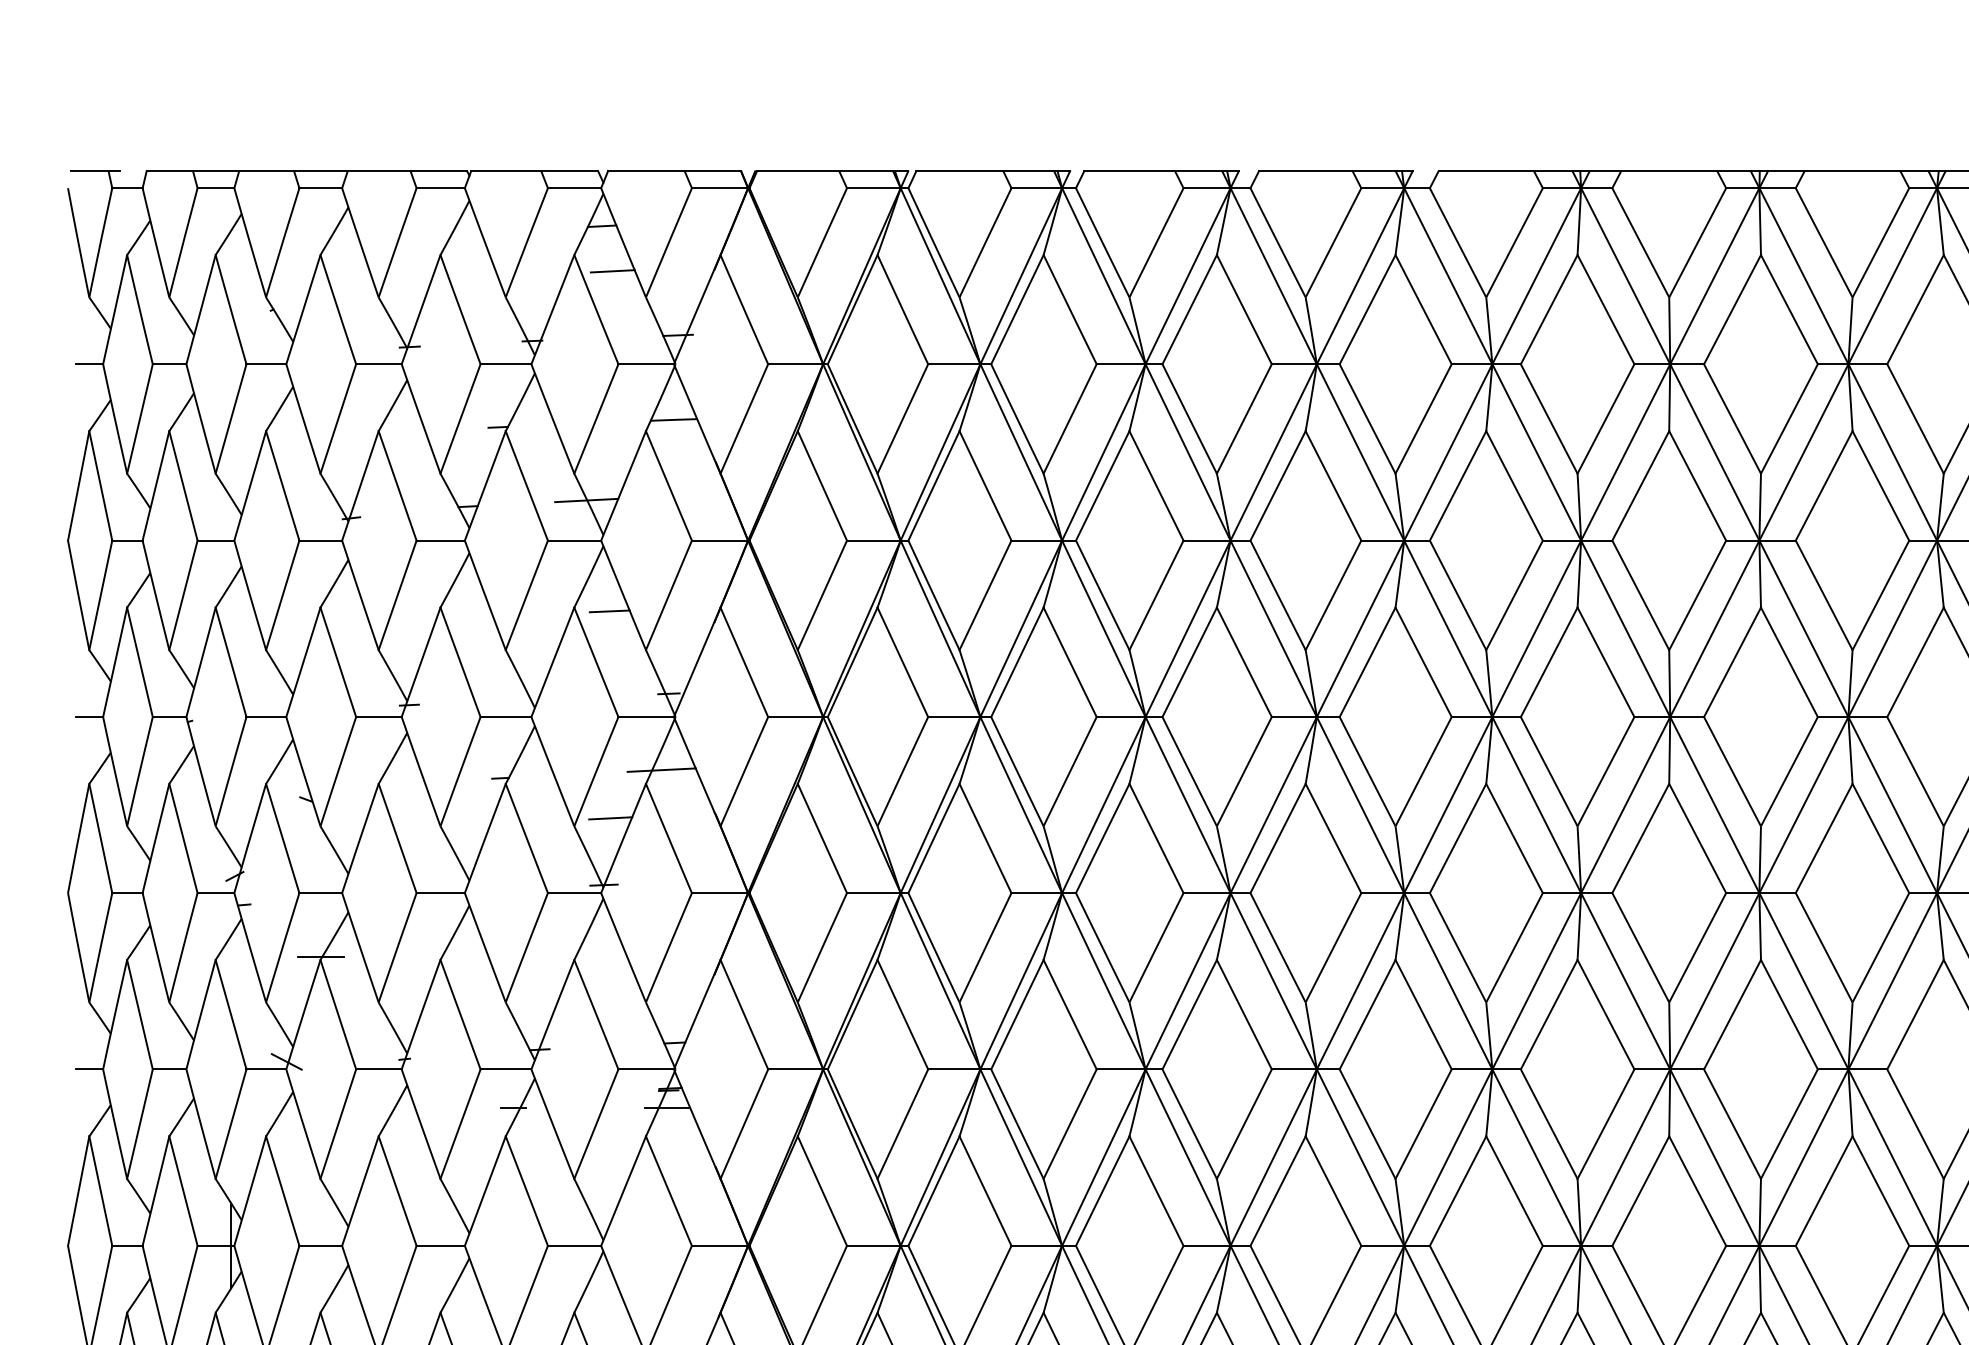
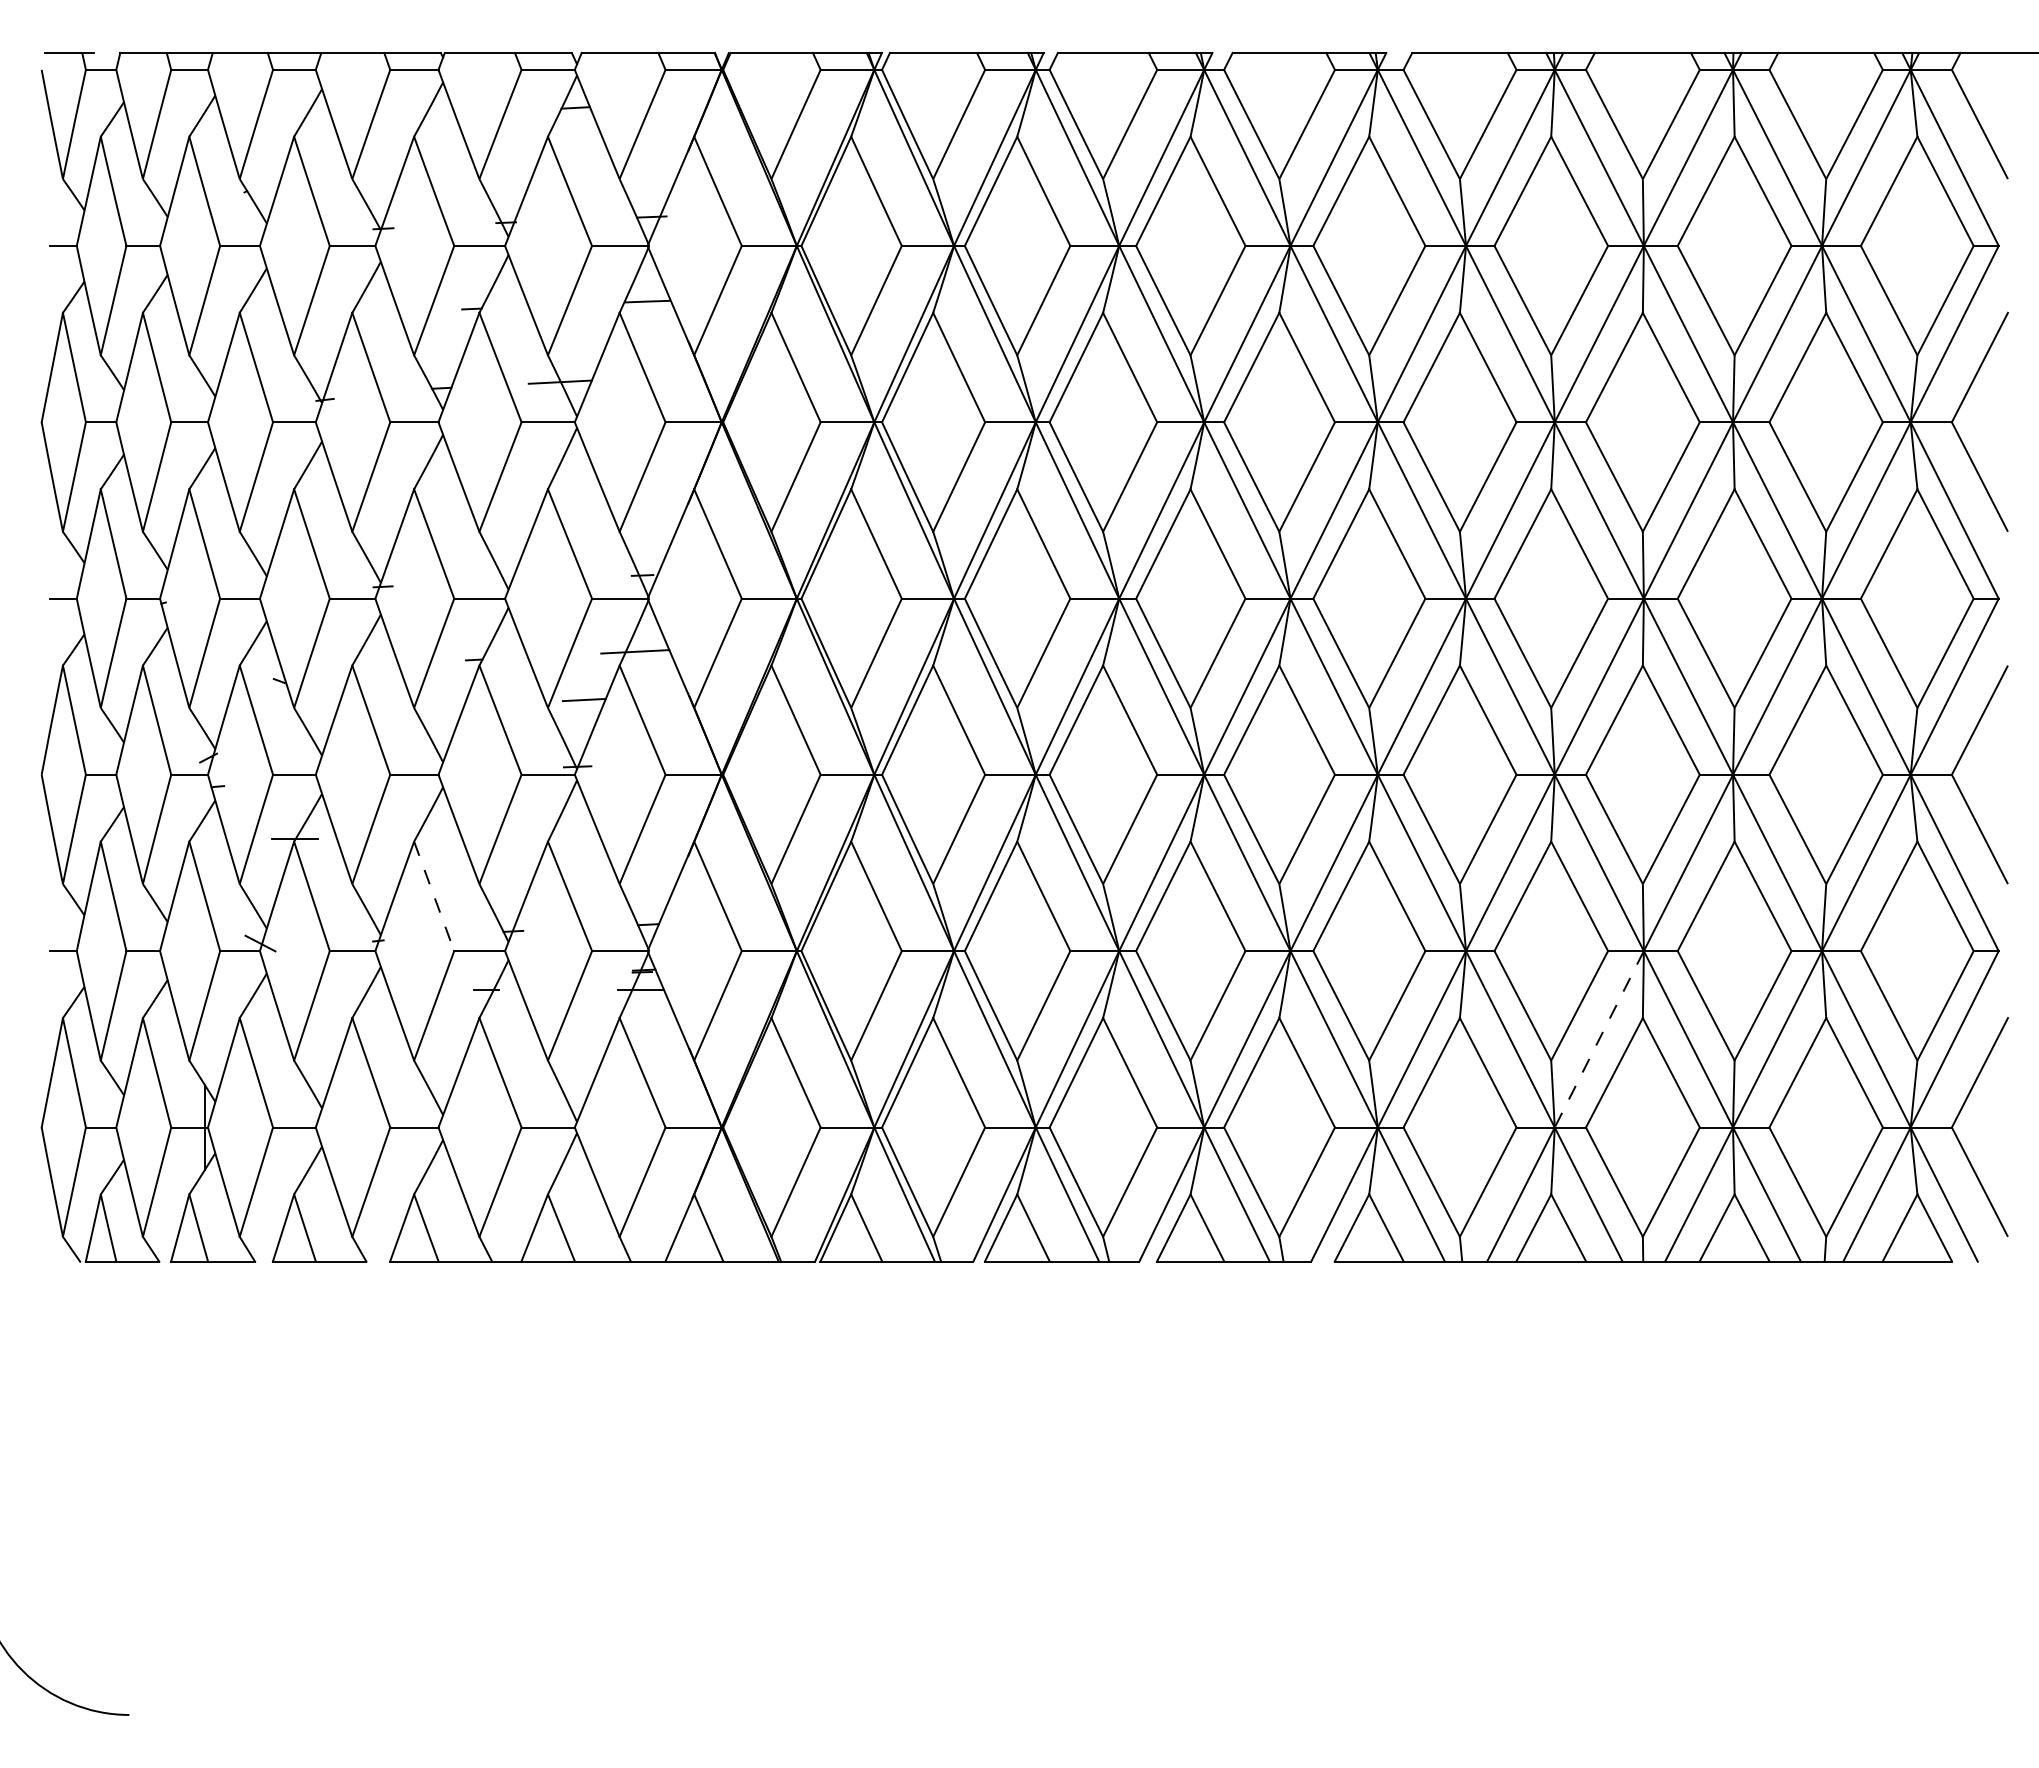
line: (612, 270) -> (586, 152), removed
line: (609, 610) -> (583, 492), removed
line: (460, 1014) -> (434, 896), solid -> dashed
line: (1625, 1157) -> (1599, 1039), solid -> dashed

